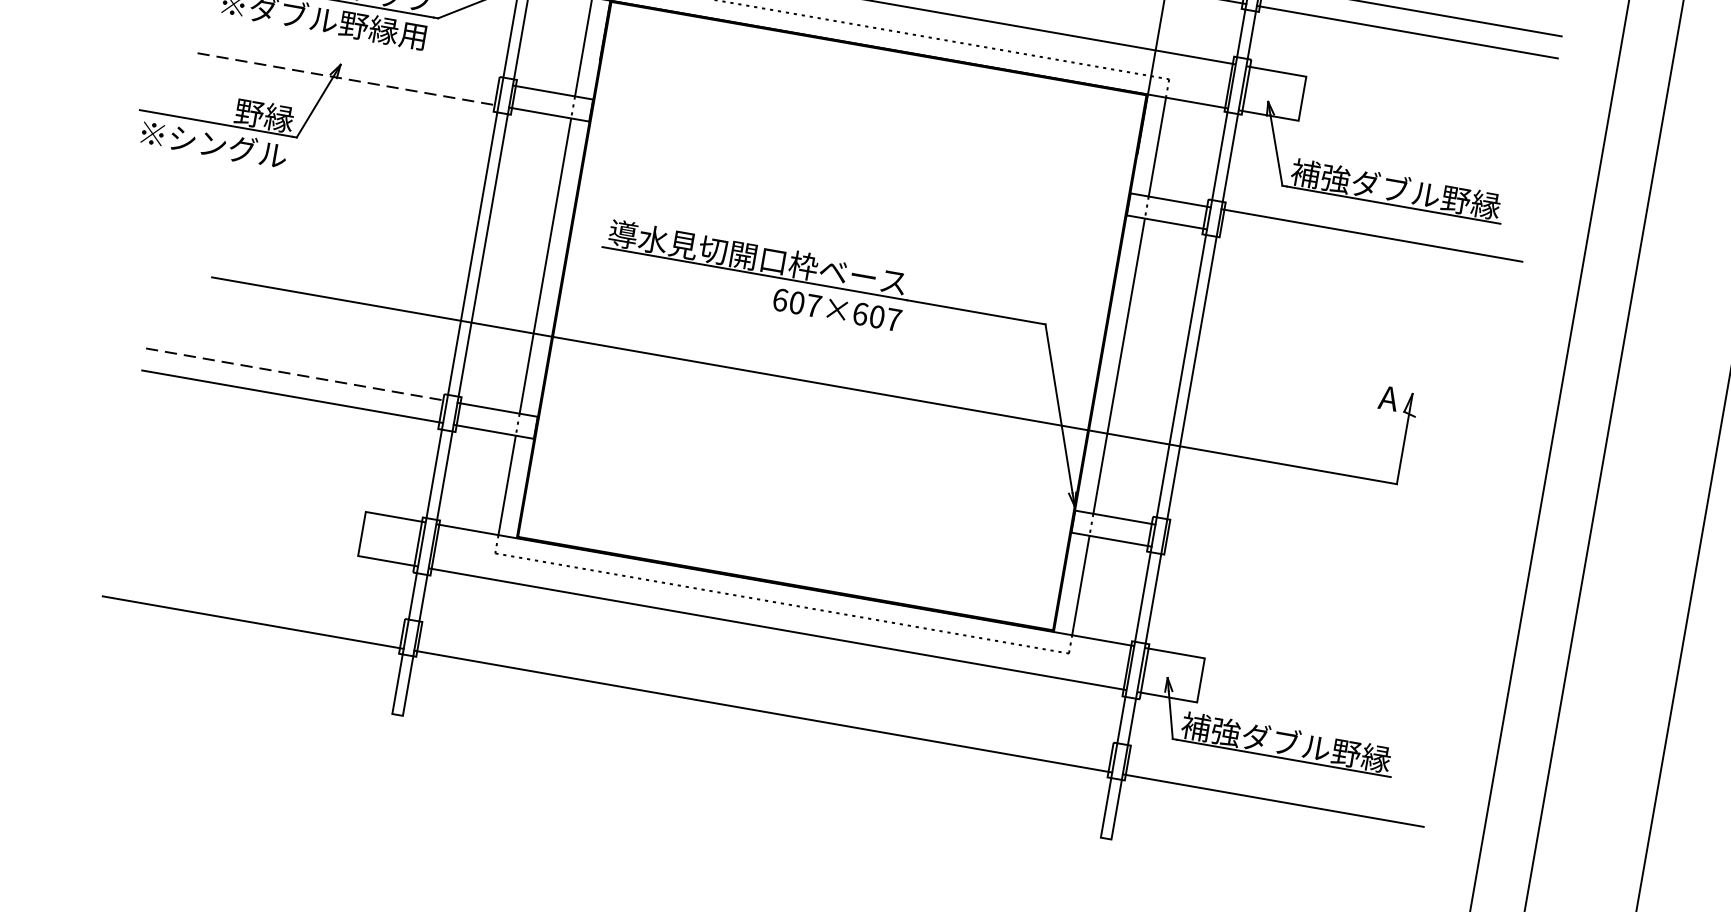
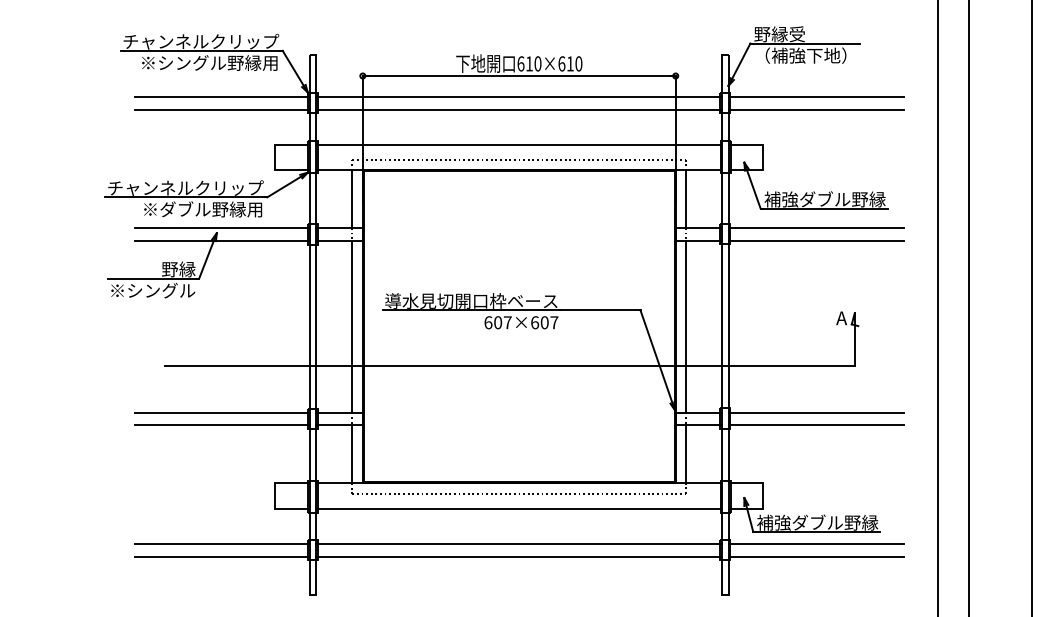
line: (352, 56) -> (222, 227), added
line: (348, 79) -> (222, 240), dashed -> solid
line: (1367, 256) -> (815, 240), added
line: (296, 374) -> (222, 412), dashed -> solid
line: (1315, 552) -> (815, 412), added
line: (1311, 574) -> (815, 425), added
line: (257, 601) -> (222, 544), added
line: (767, 690) -> (519, 544), added
line: (1275, 779) -> (815, 544), added

